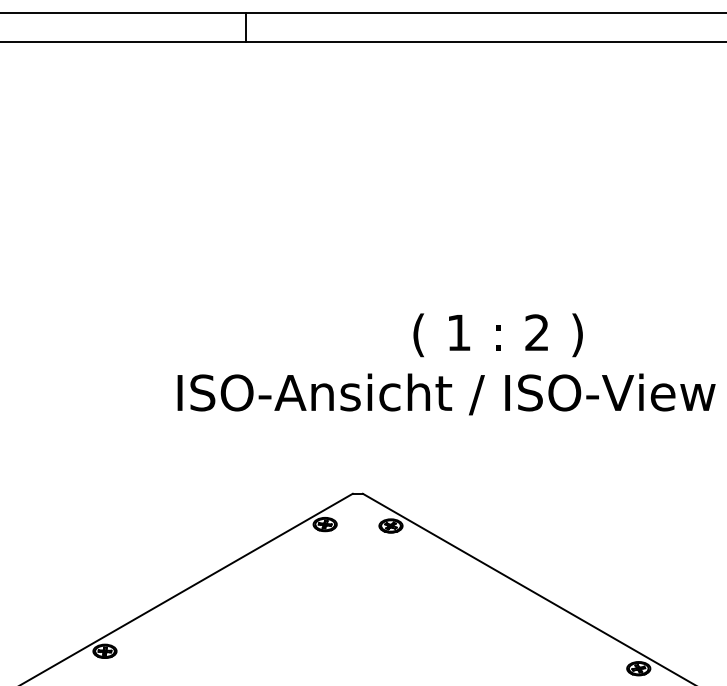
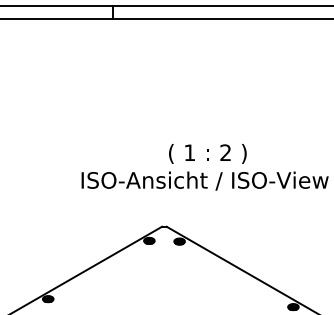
text: (497, 334) -> (207, 153), moved

